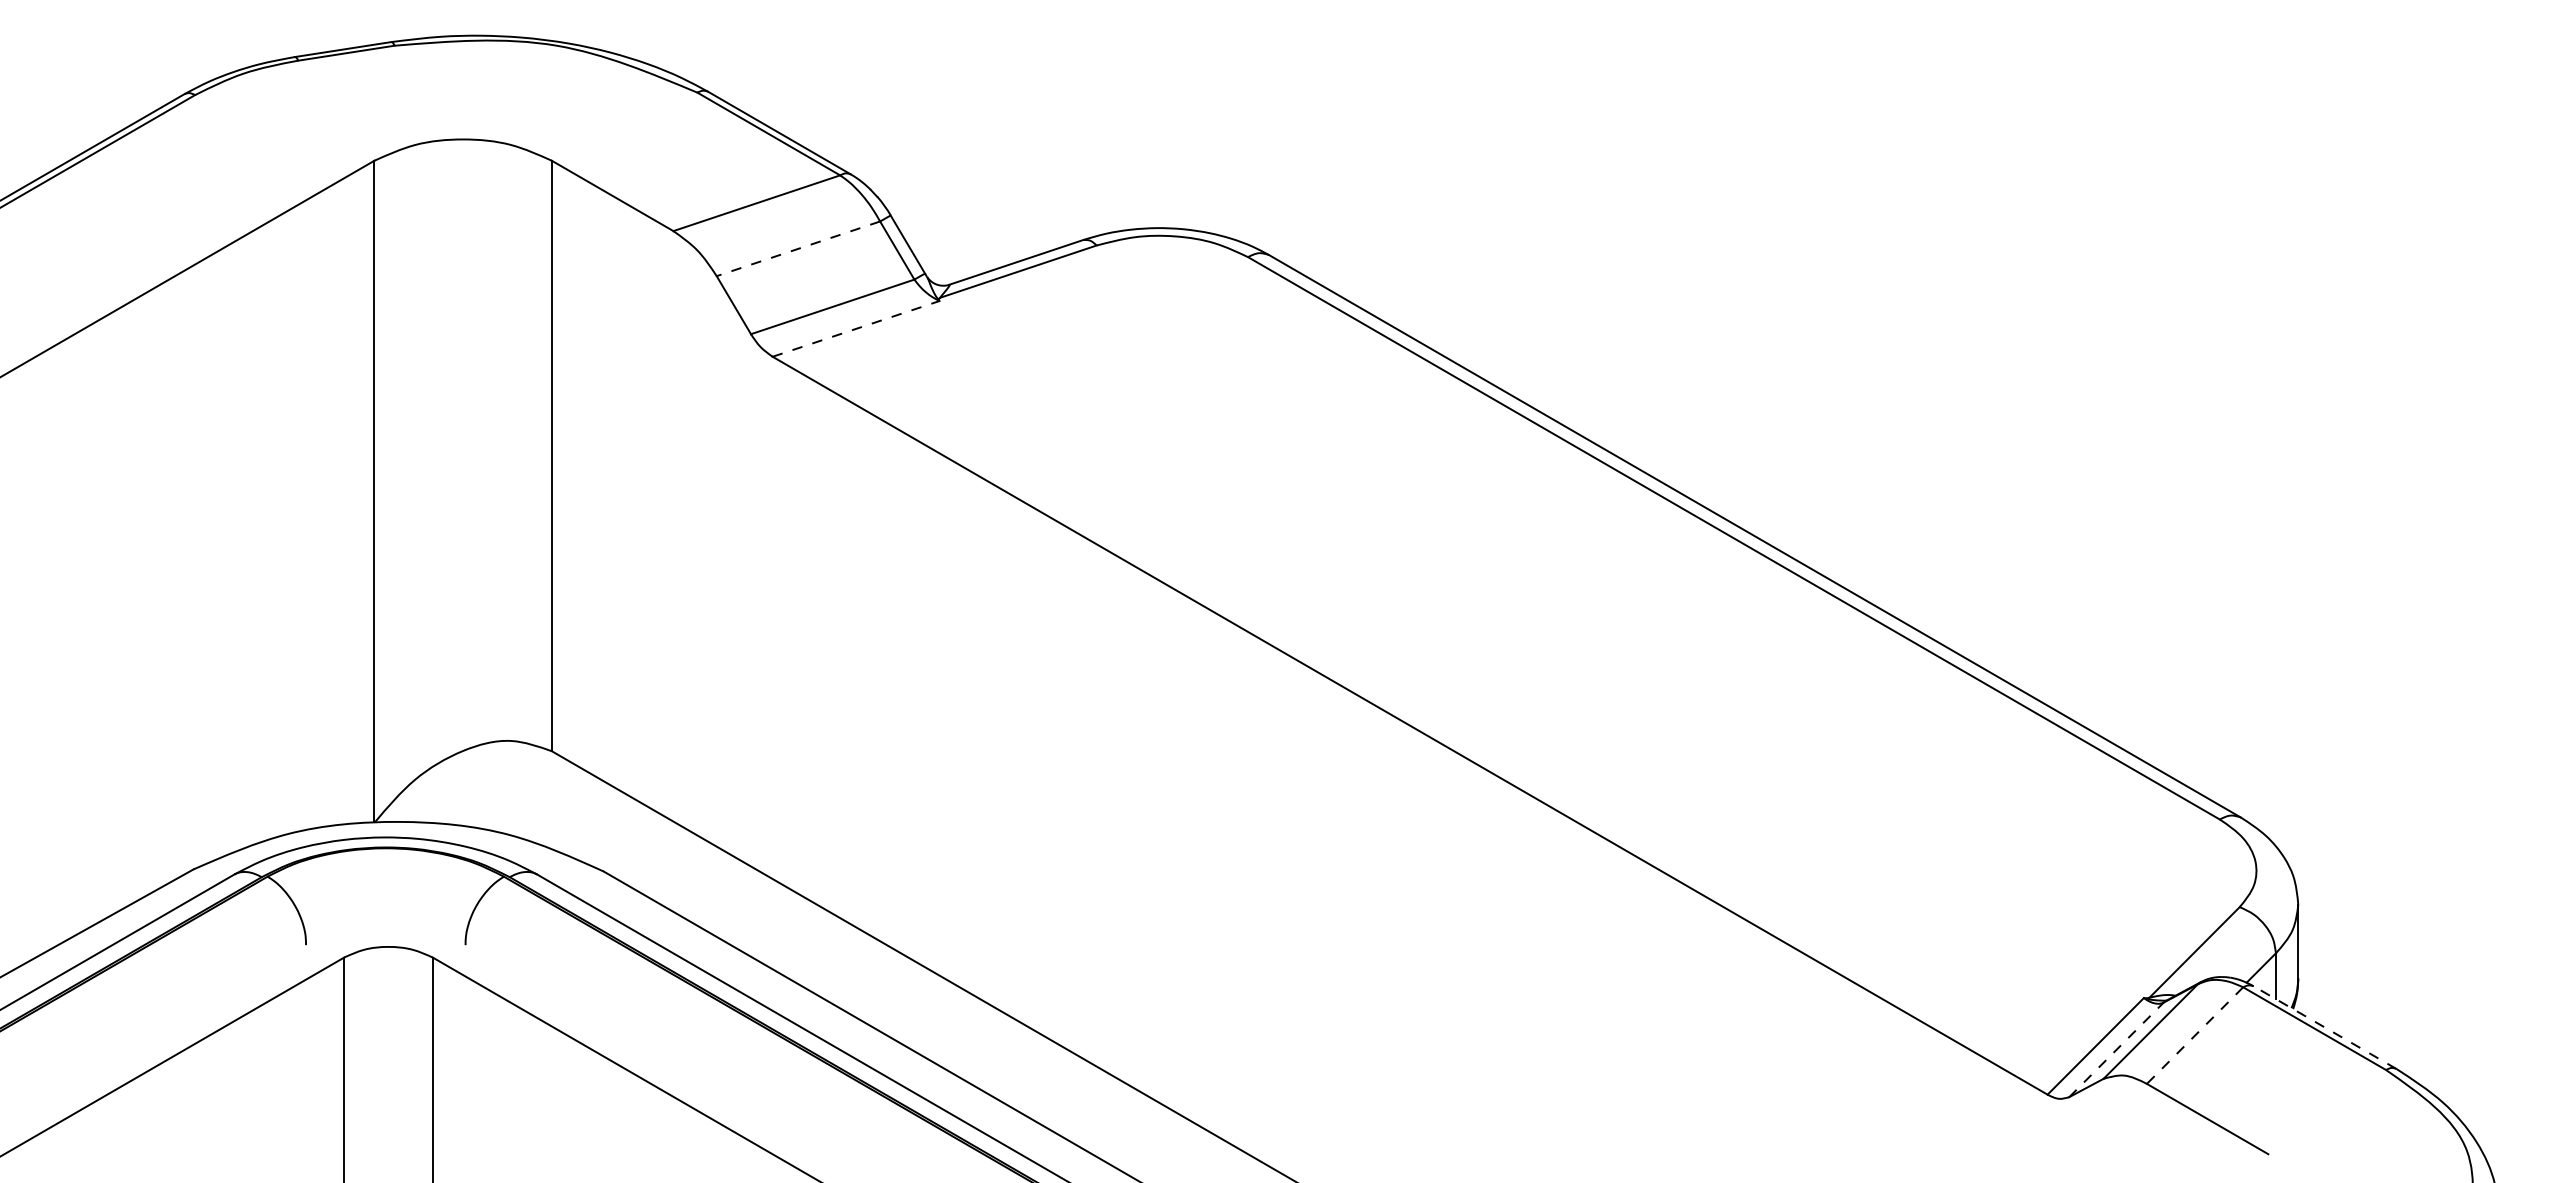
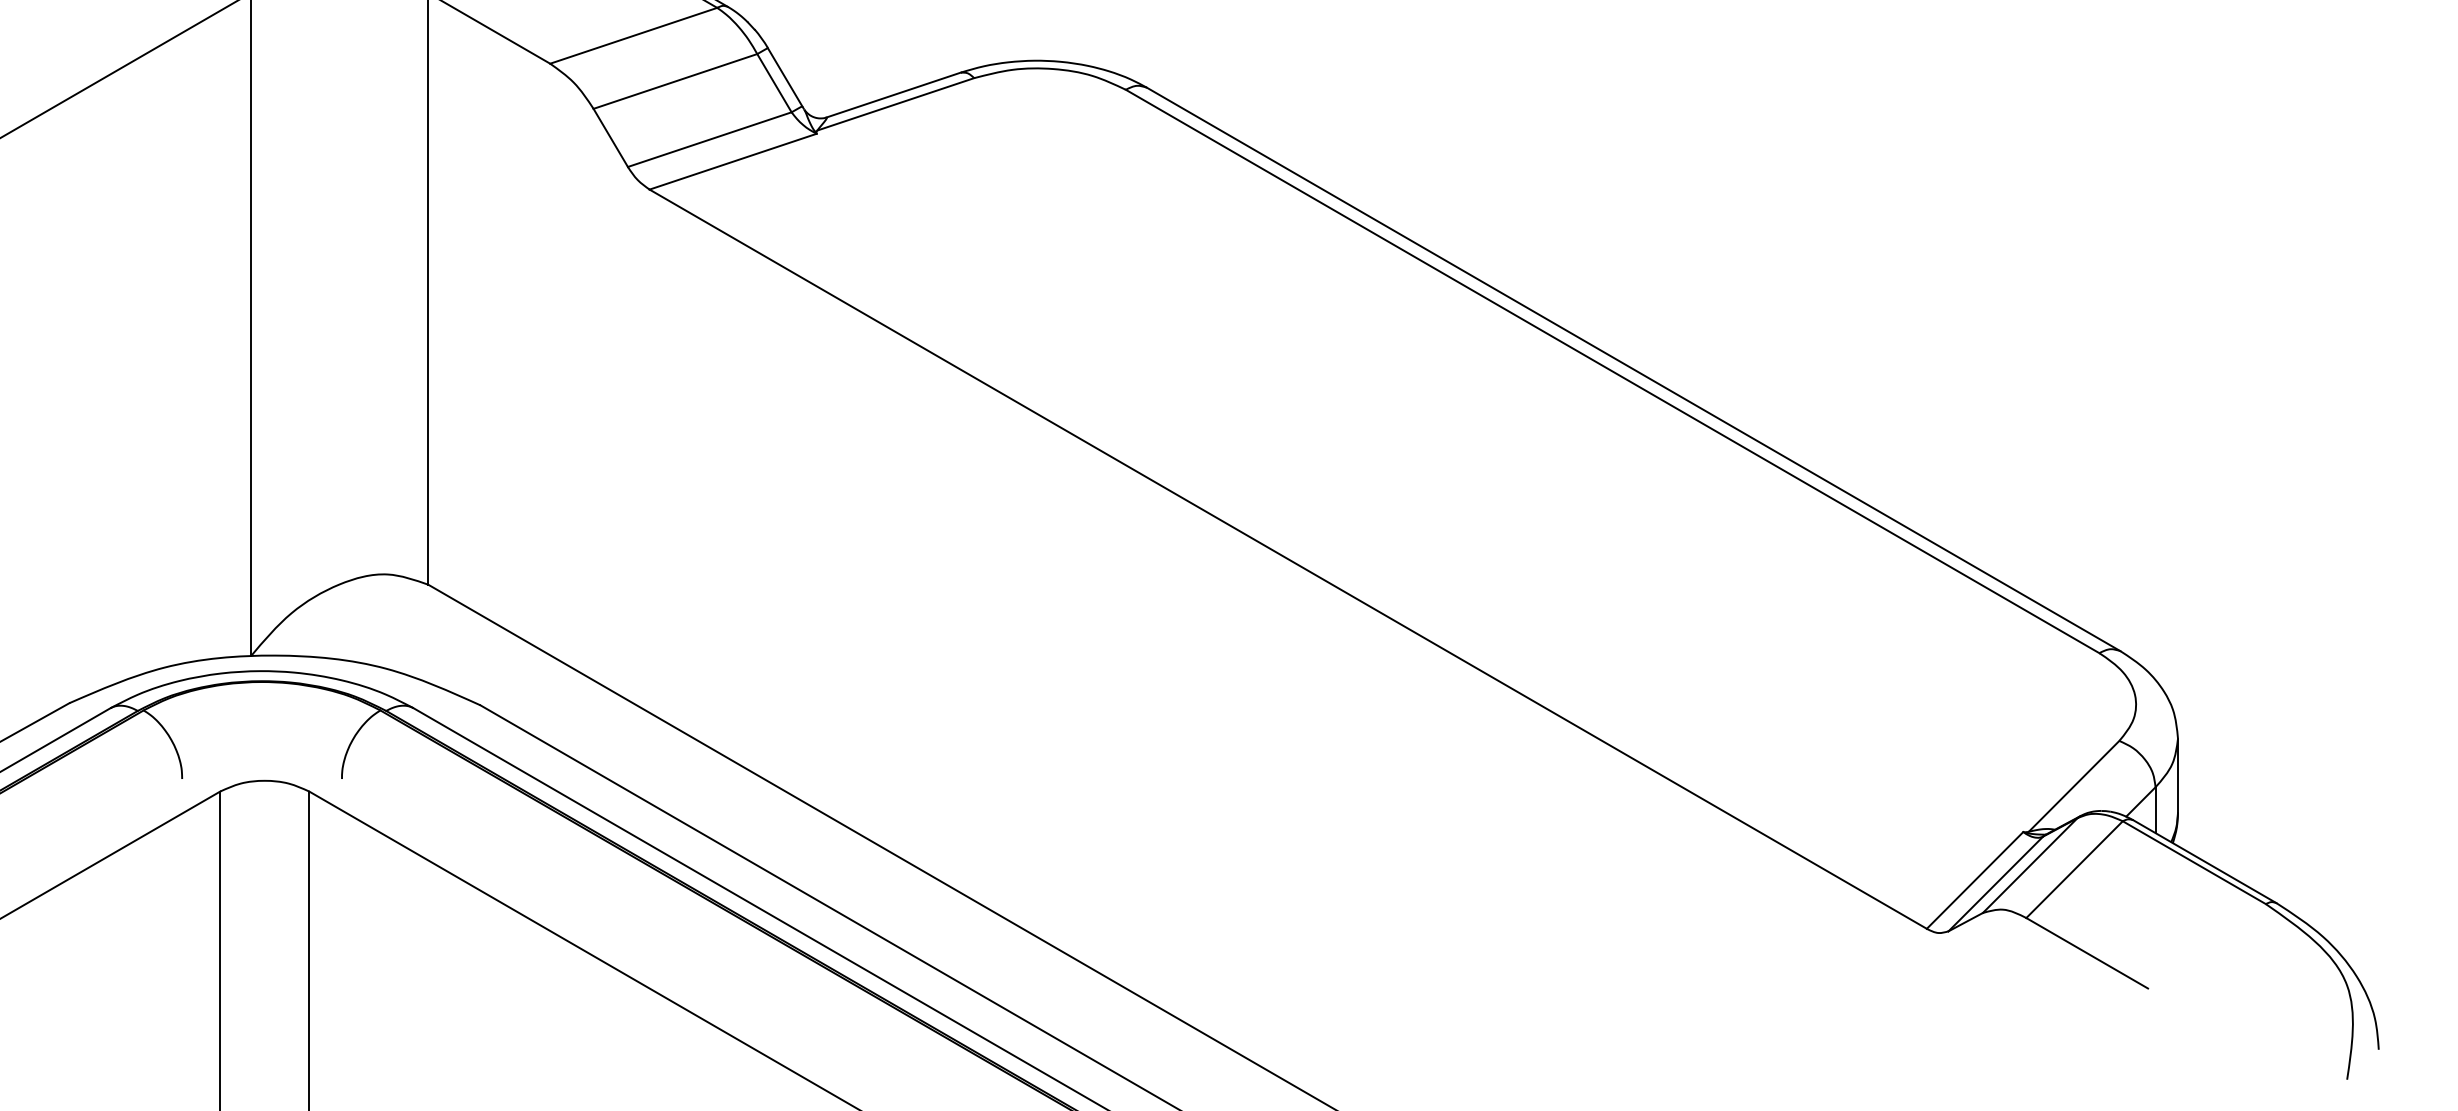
line: (797, 248) -> (674, 81), dashed -> solid
line: (856, 328) -> (733, 161), dashed -> solid
line: (2325, 1027) -> (2205, 861), dashed -> solid
line: (2194, 1035) -> (2074, 869), dashed -> solid
line: (2116, 1049) -> (1995, 883), dashed -> solid

